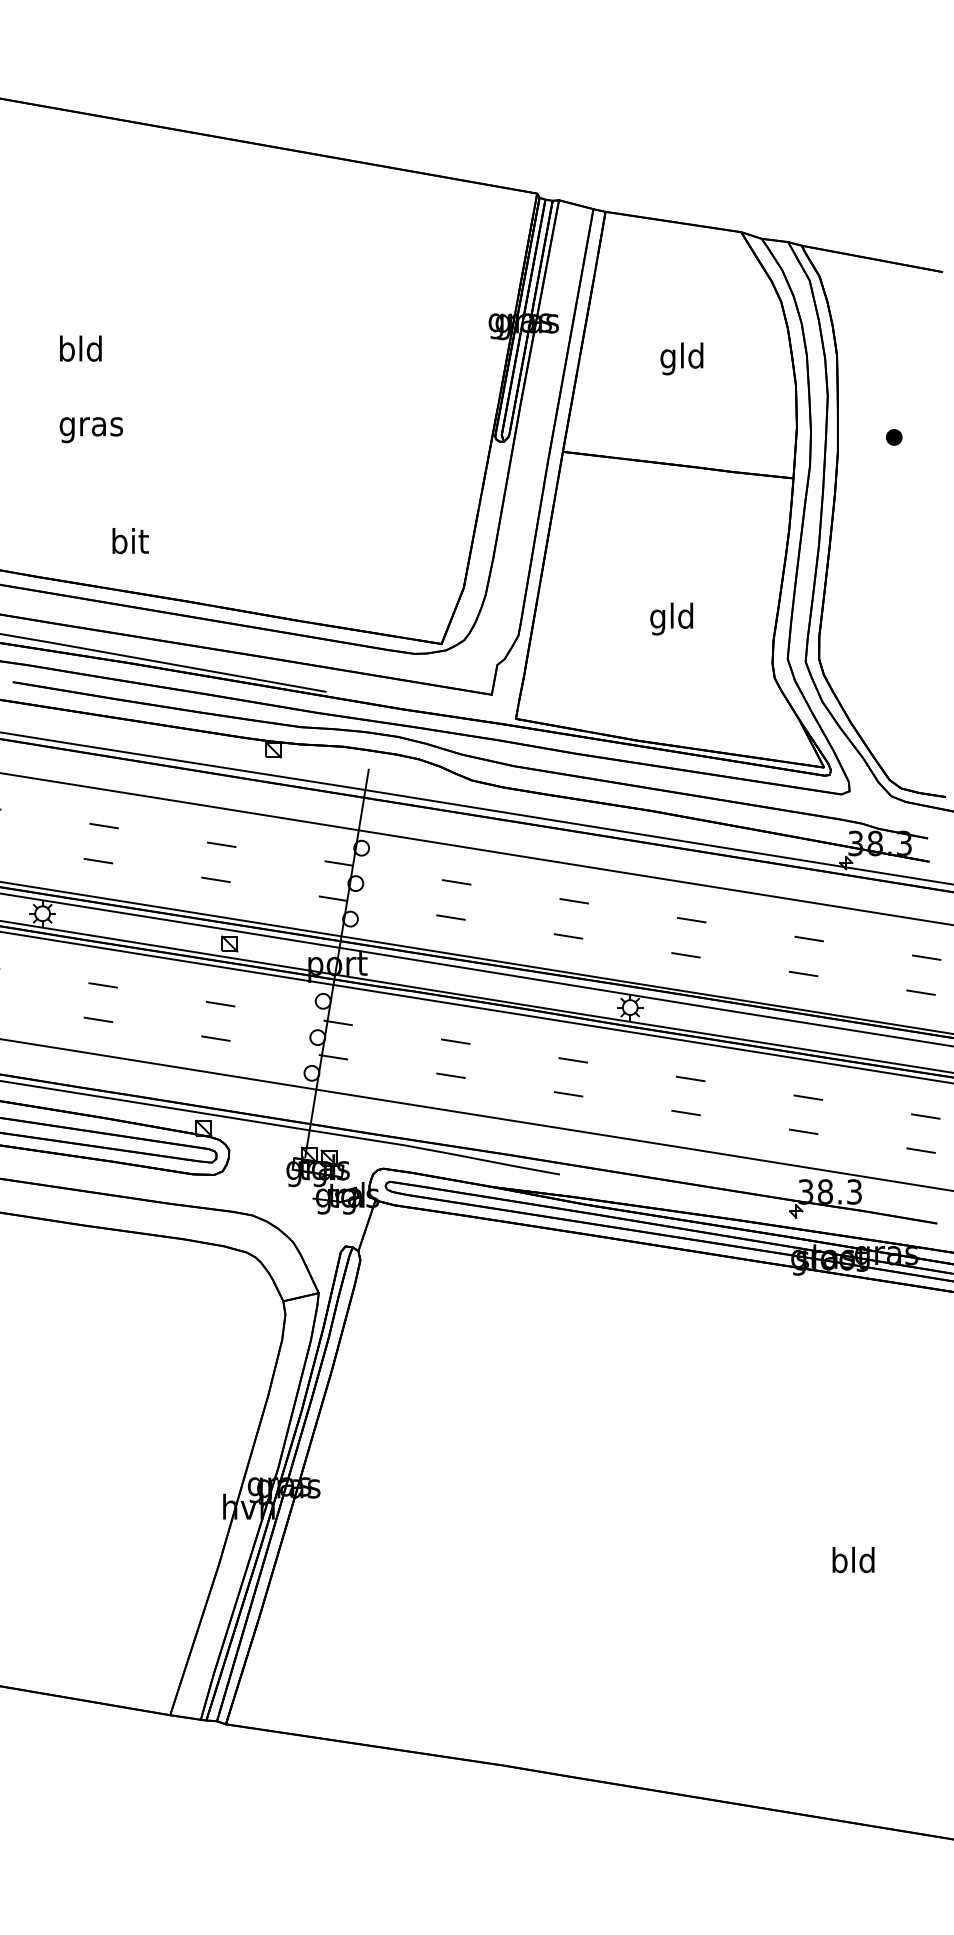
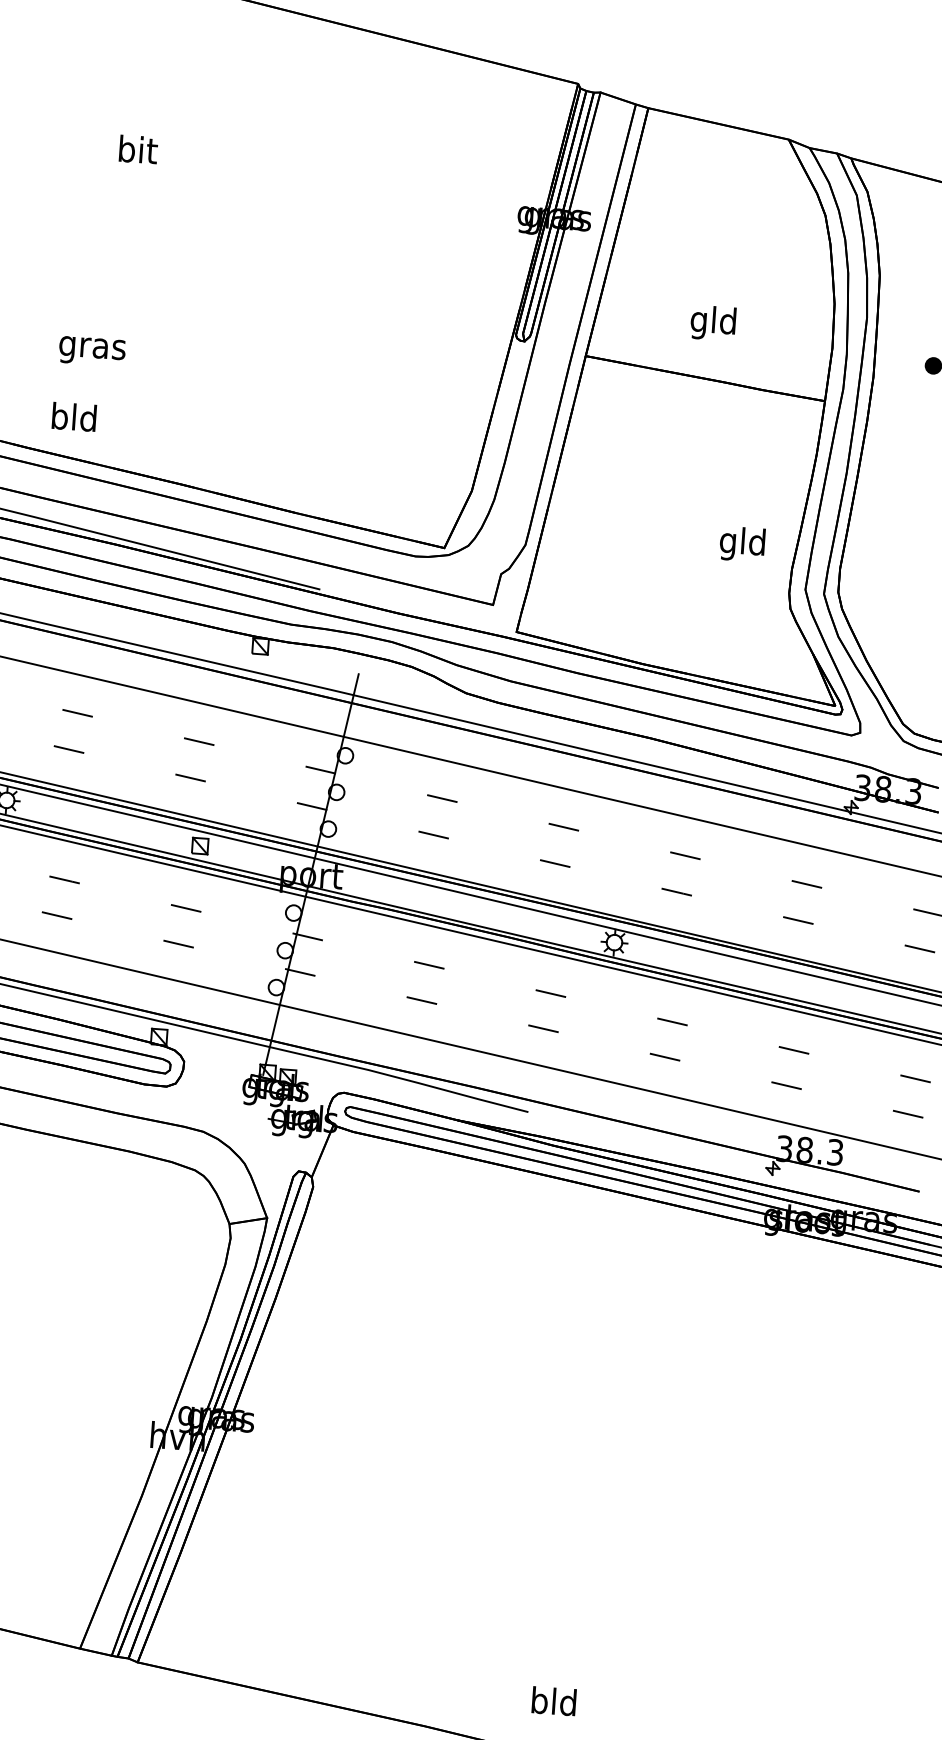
text: (80, 348) -> (73, 416), moved
text: (681, 358) -> (712, 322), moved
text: (91, 430) -> (92, 351), moved
text: (130, 541) -> (138, 150), moved
text: (671, 618) -> (742, 543), moved
text: (853, 1560) -> (554, 1701), moved

